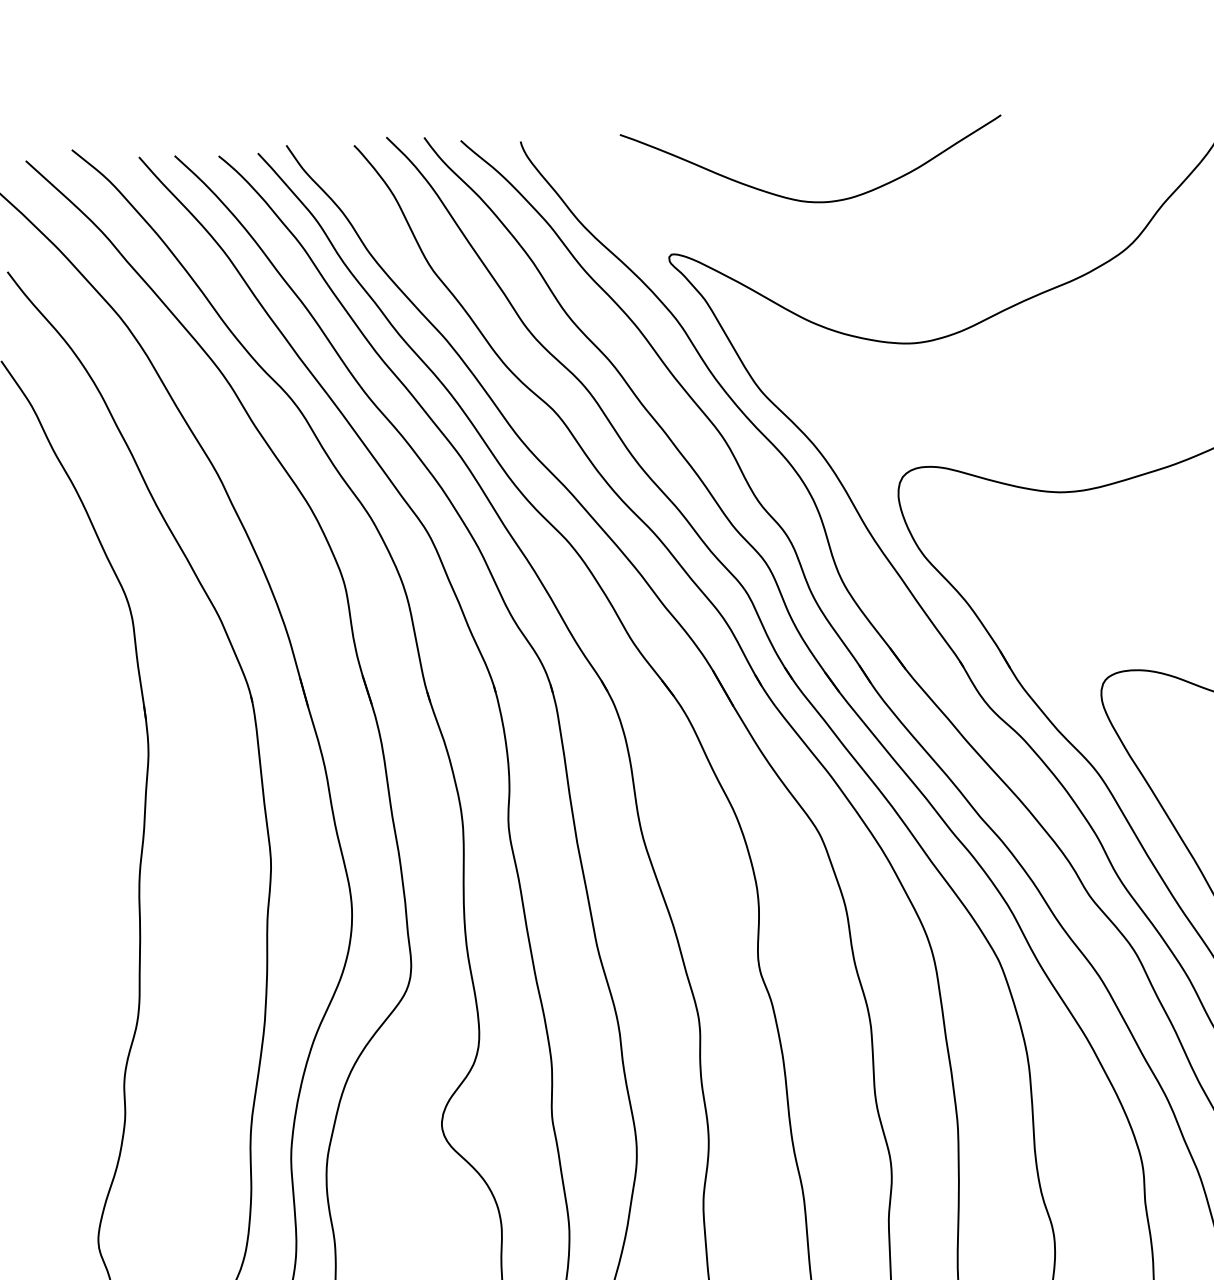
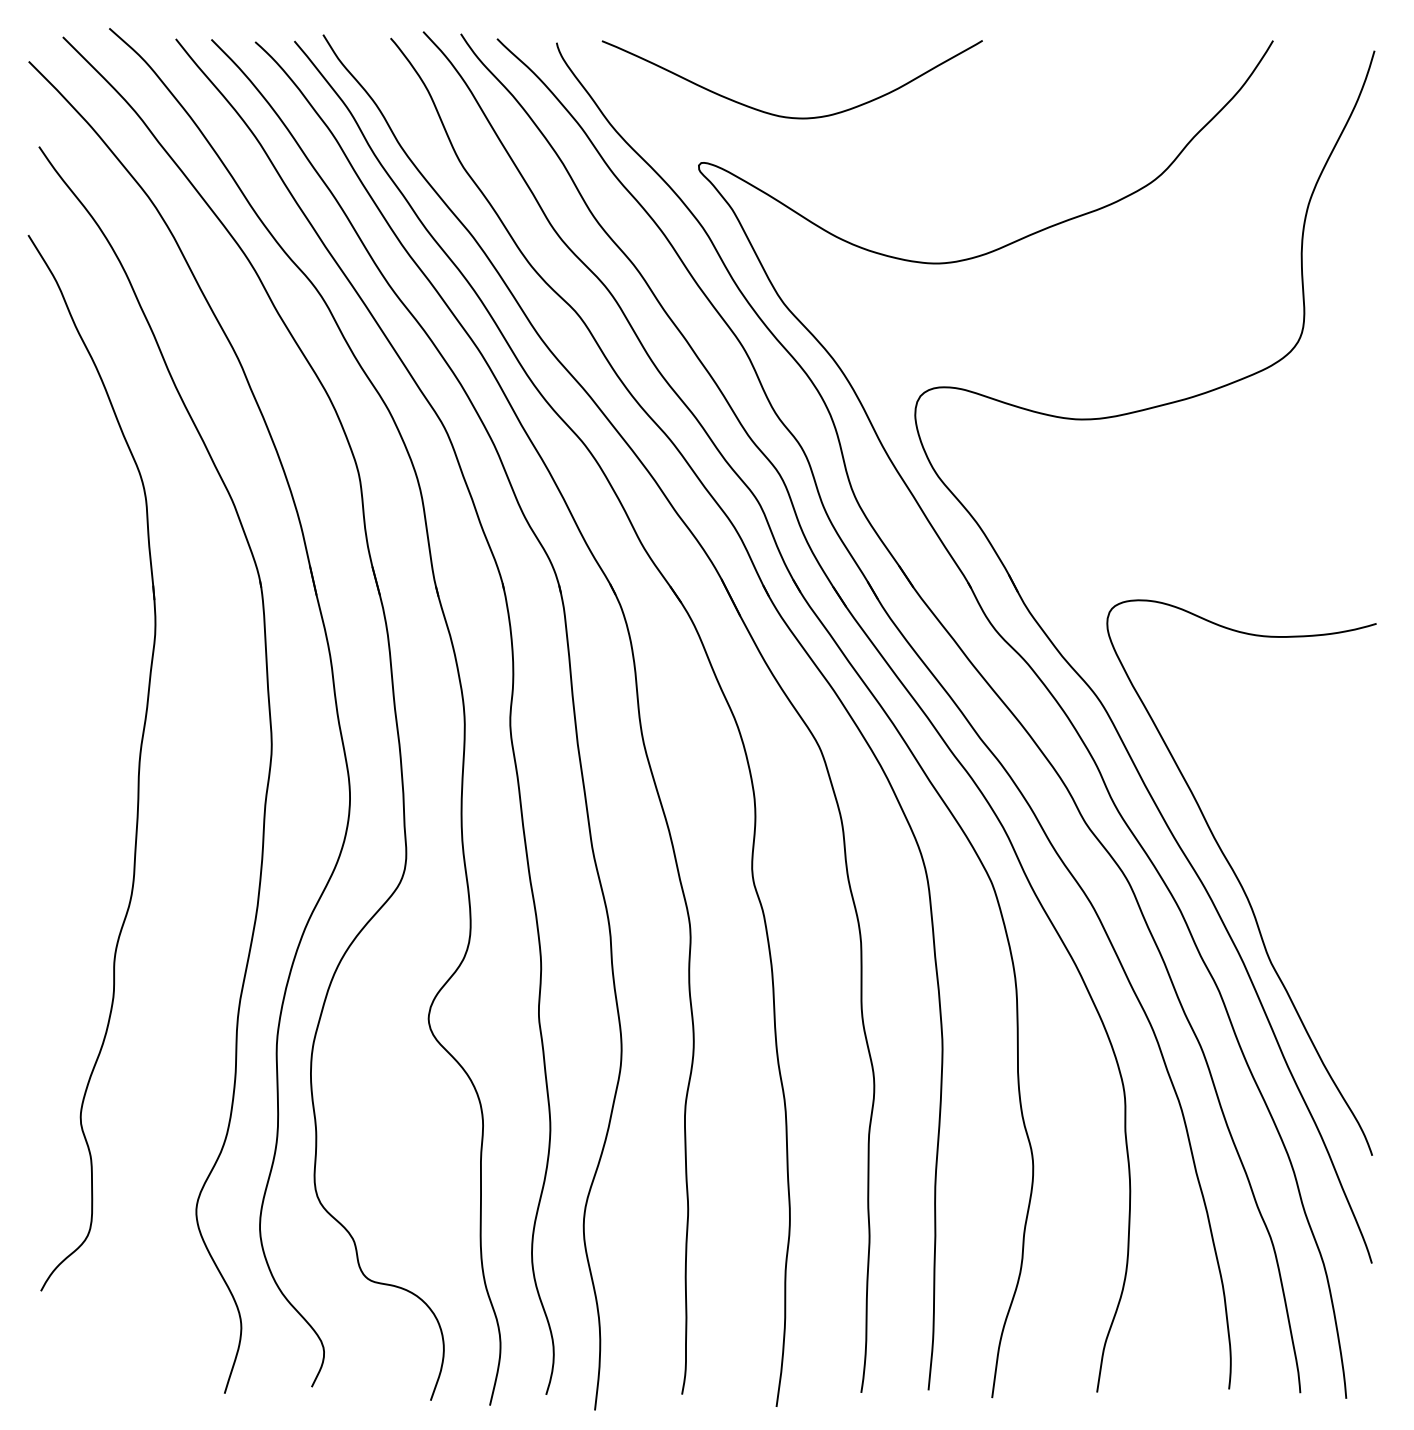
curve: (811, 200) -> (789, 116), moved

